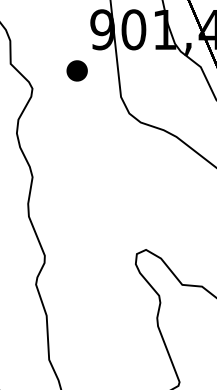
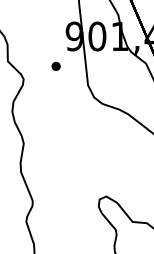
part: (76, 70) -> (55, 66), size x0.6

